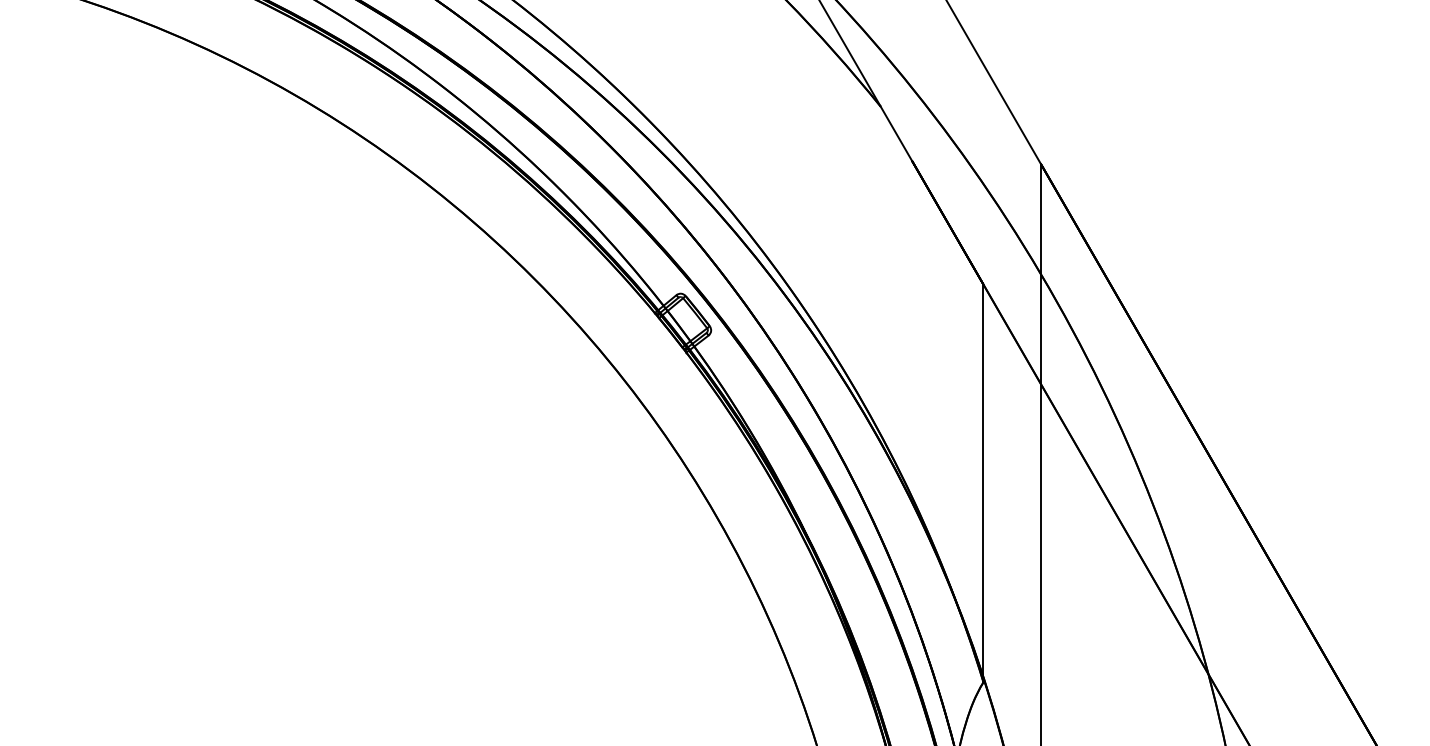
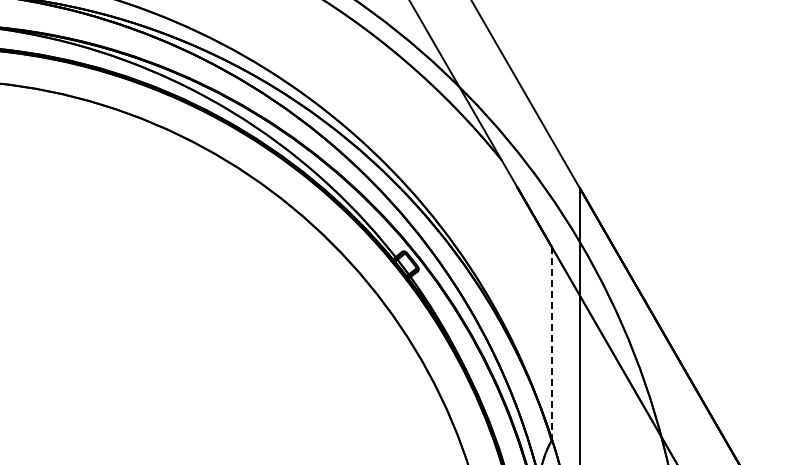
line: (983, 484) -> (551, 344), solid -> dashed

